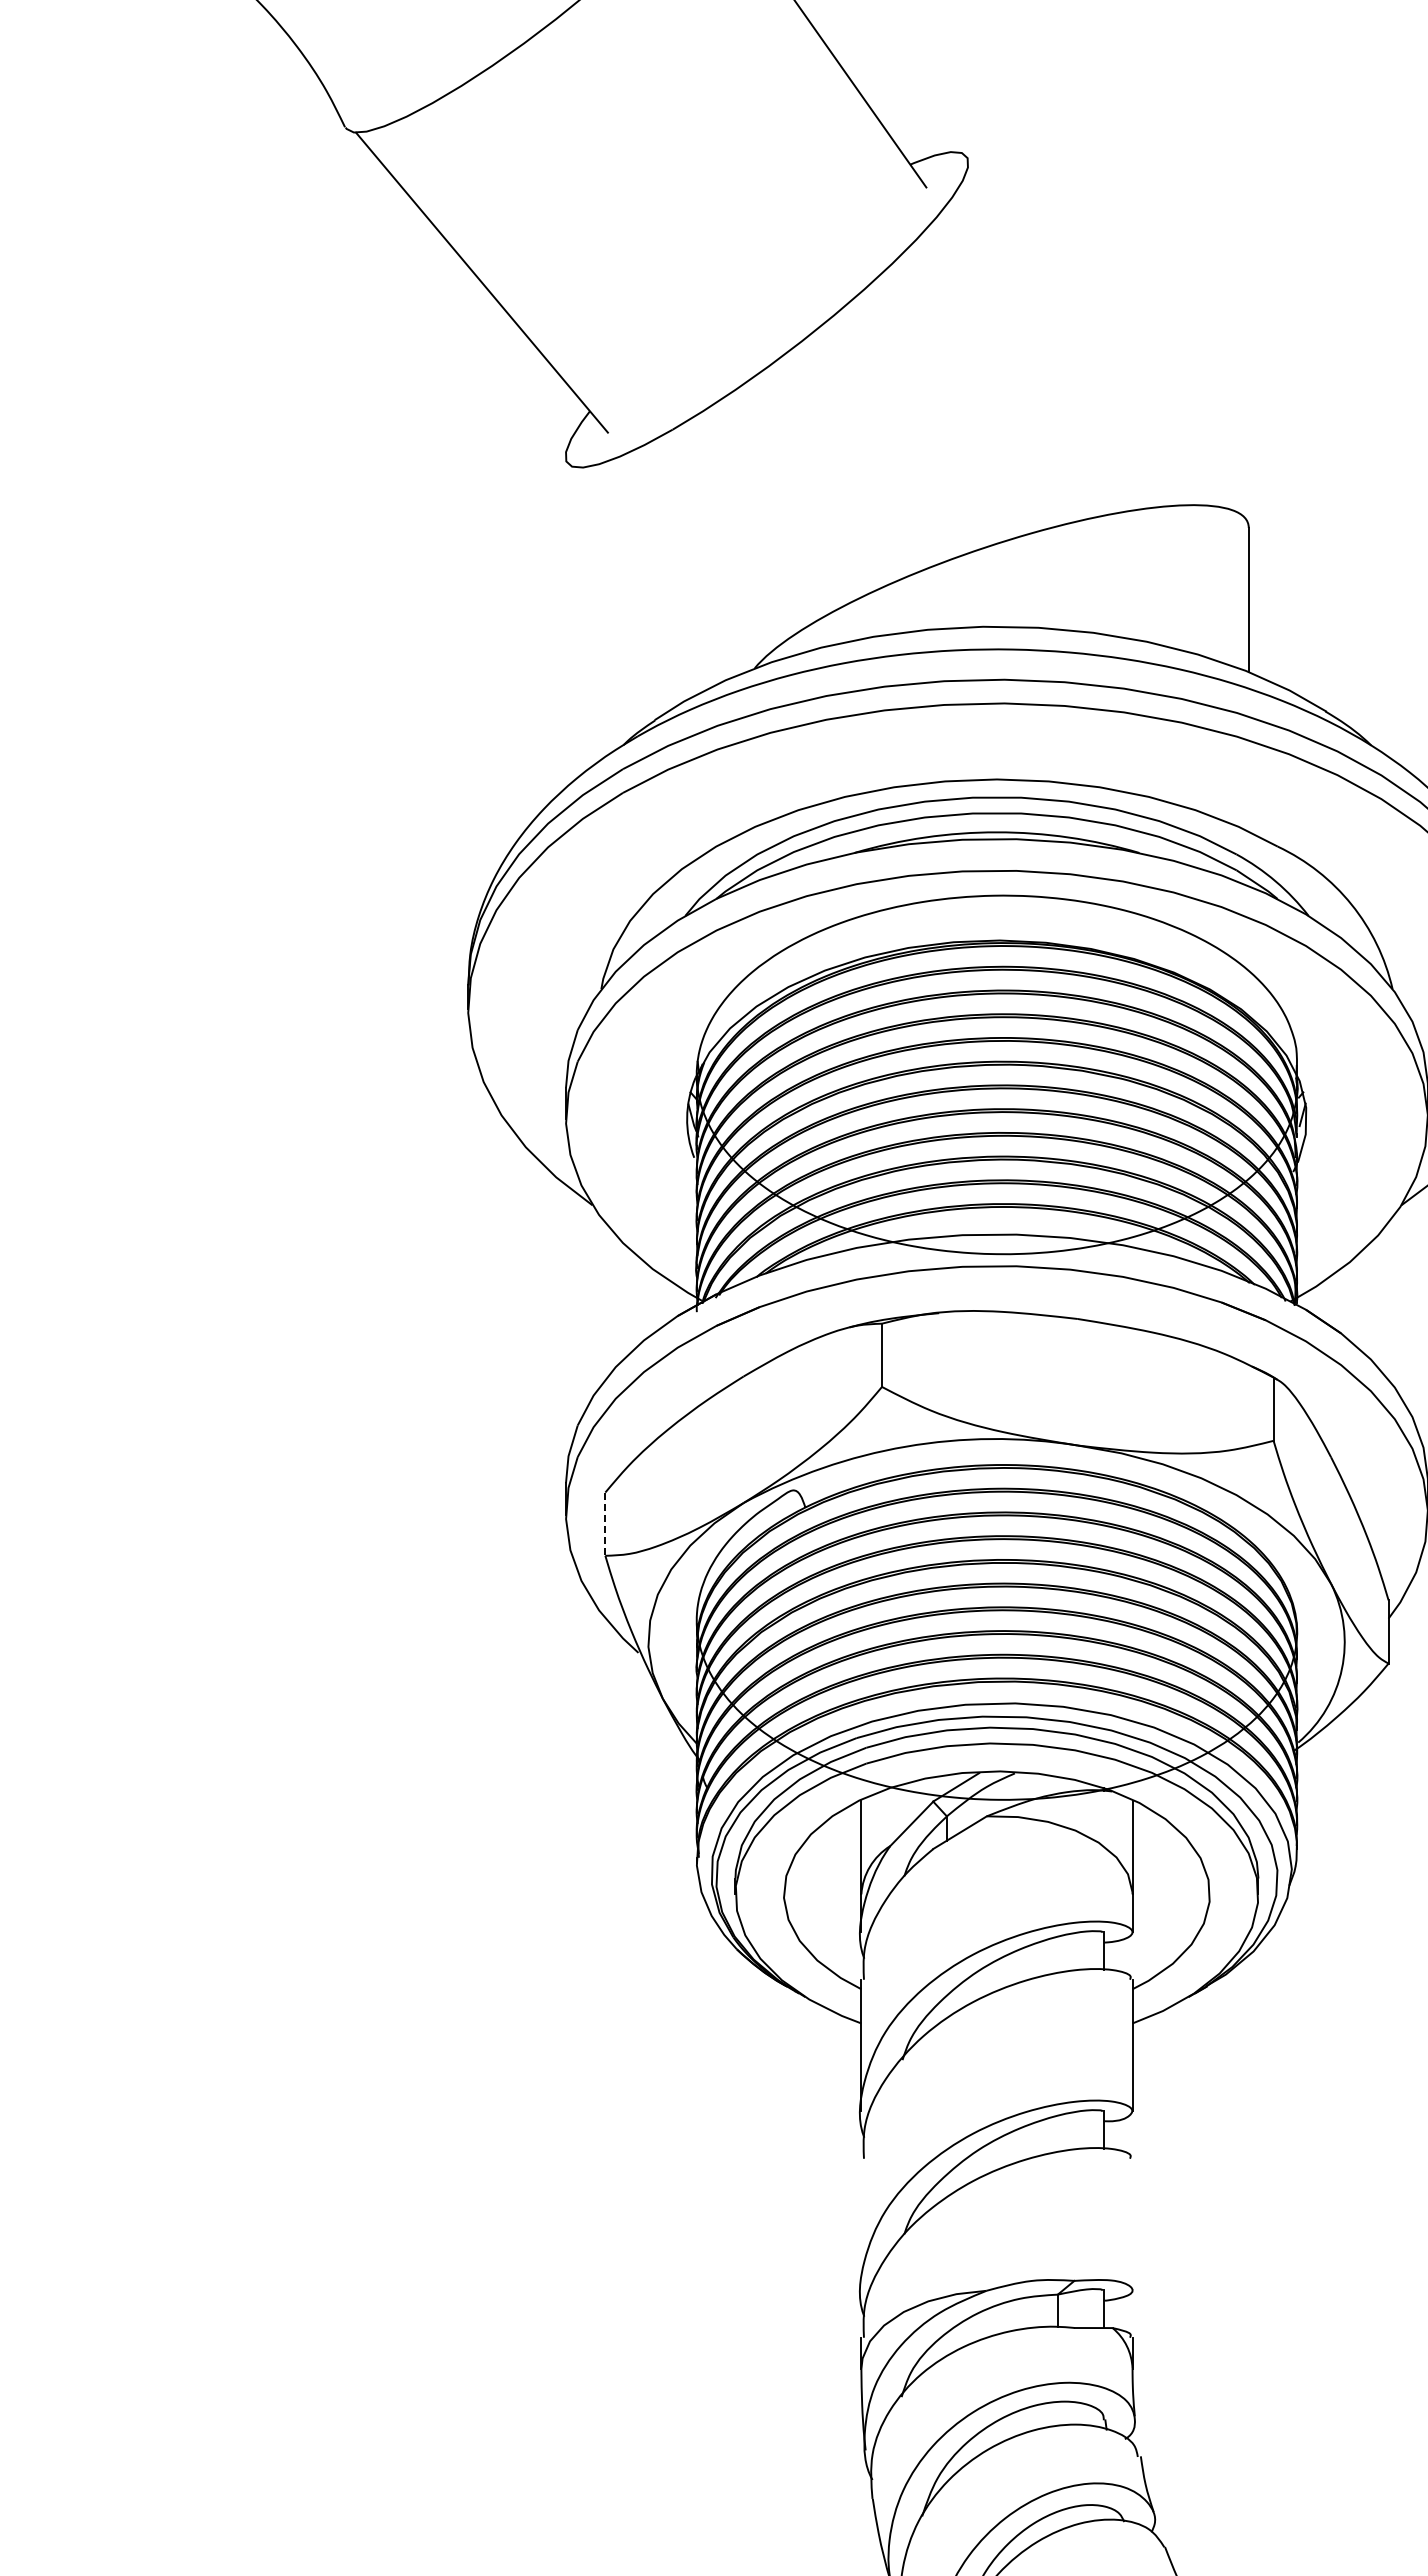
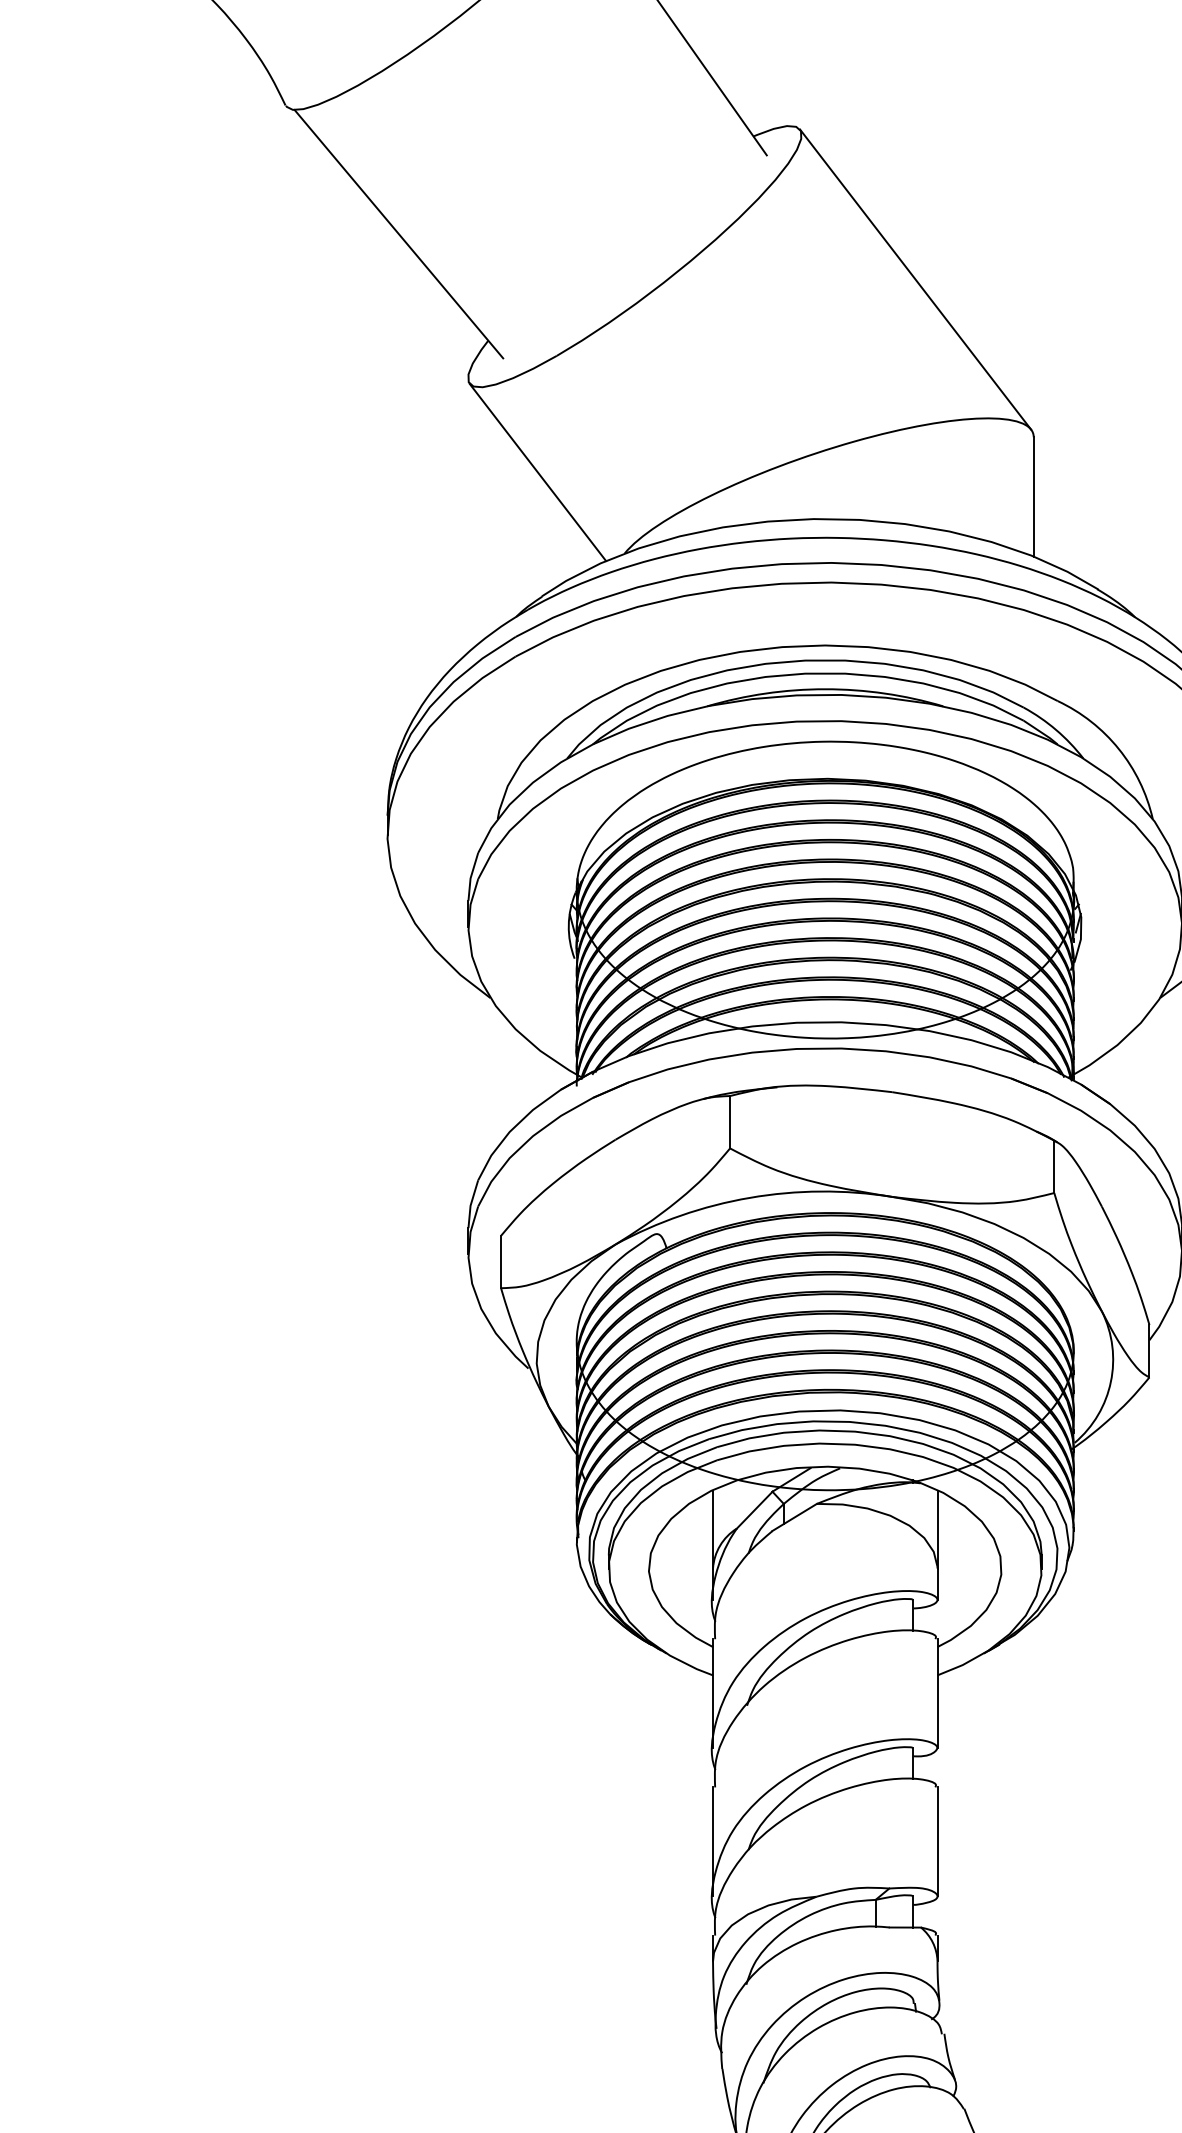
line: (1105, 337) -> (915, 279), added
line: (649, 570) -> (537, 472), added
line: (605, 1524) -> (501, 1262), dashed -> solid
line: (861, 2224) -> (713, 1841), added
line: (1132, 2224) -> (937, 1841), added

